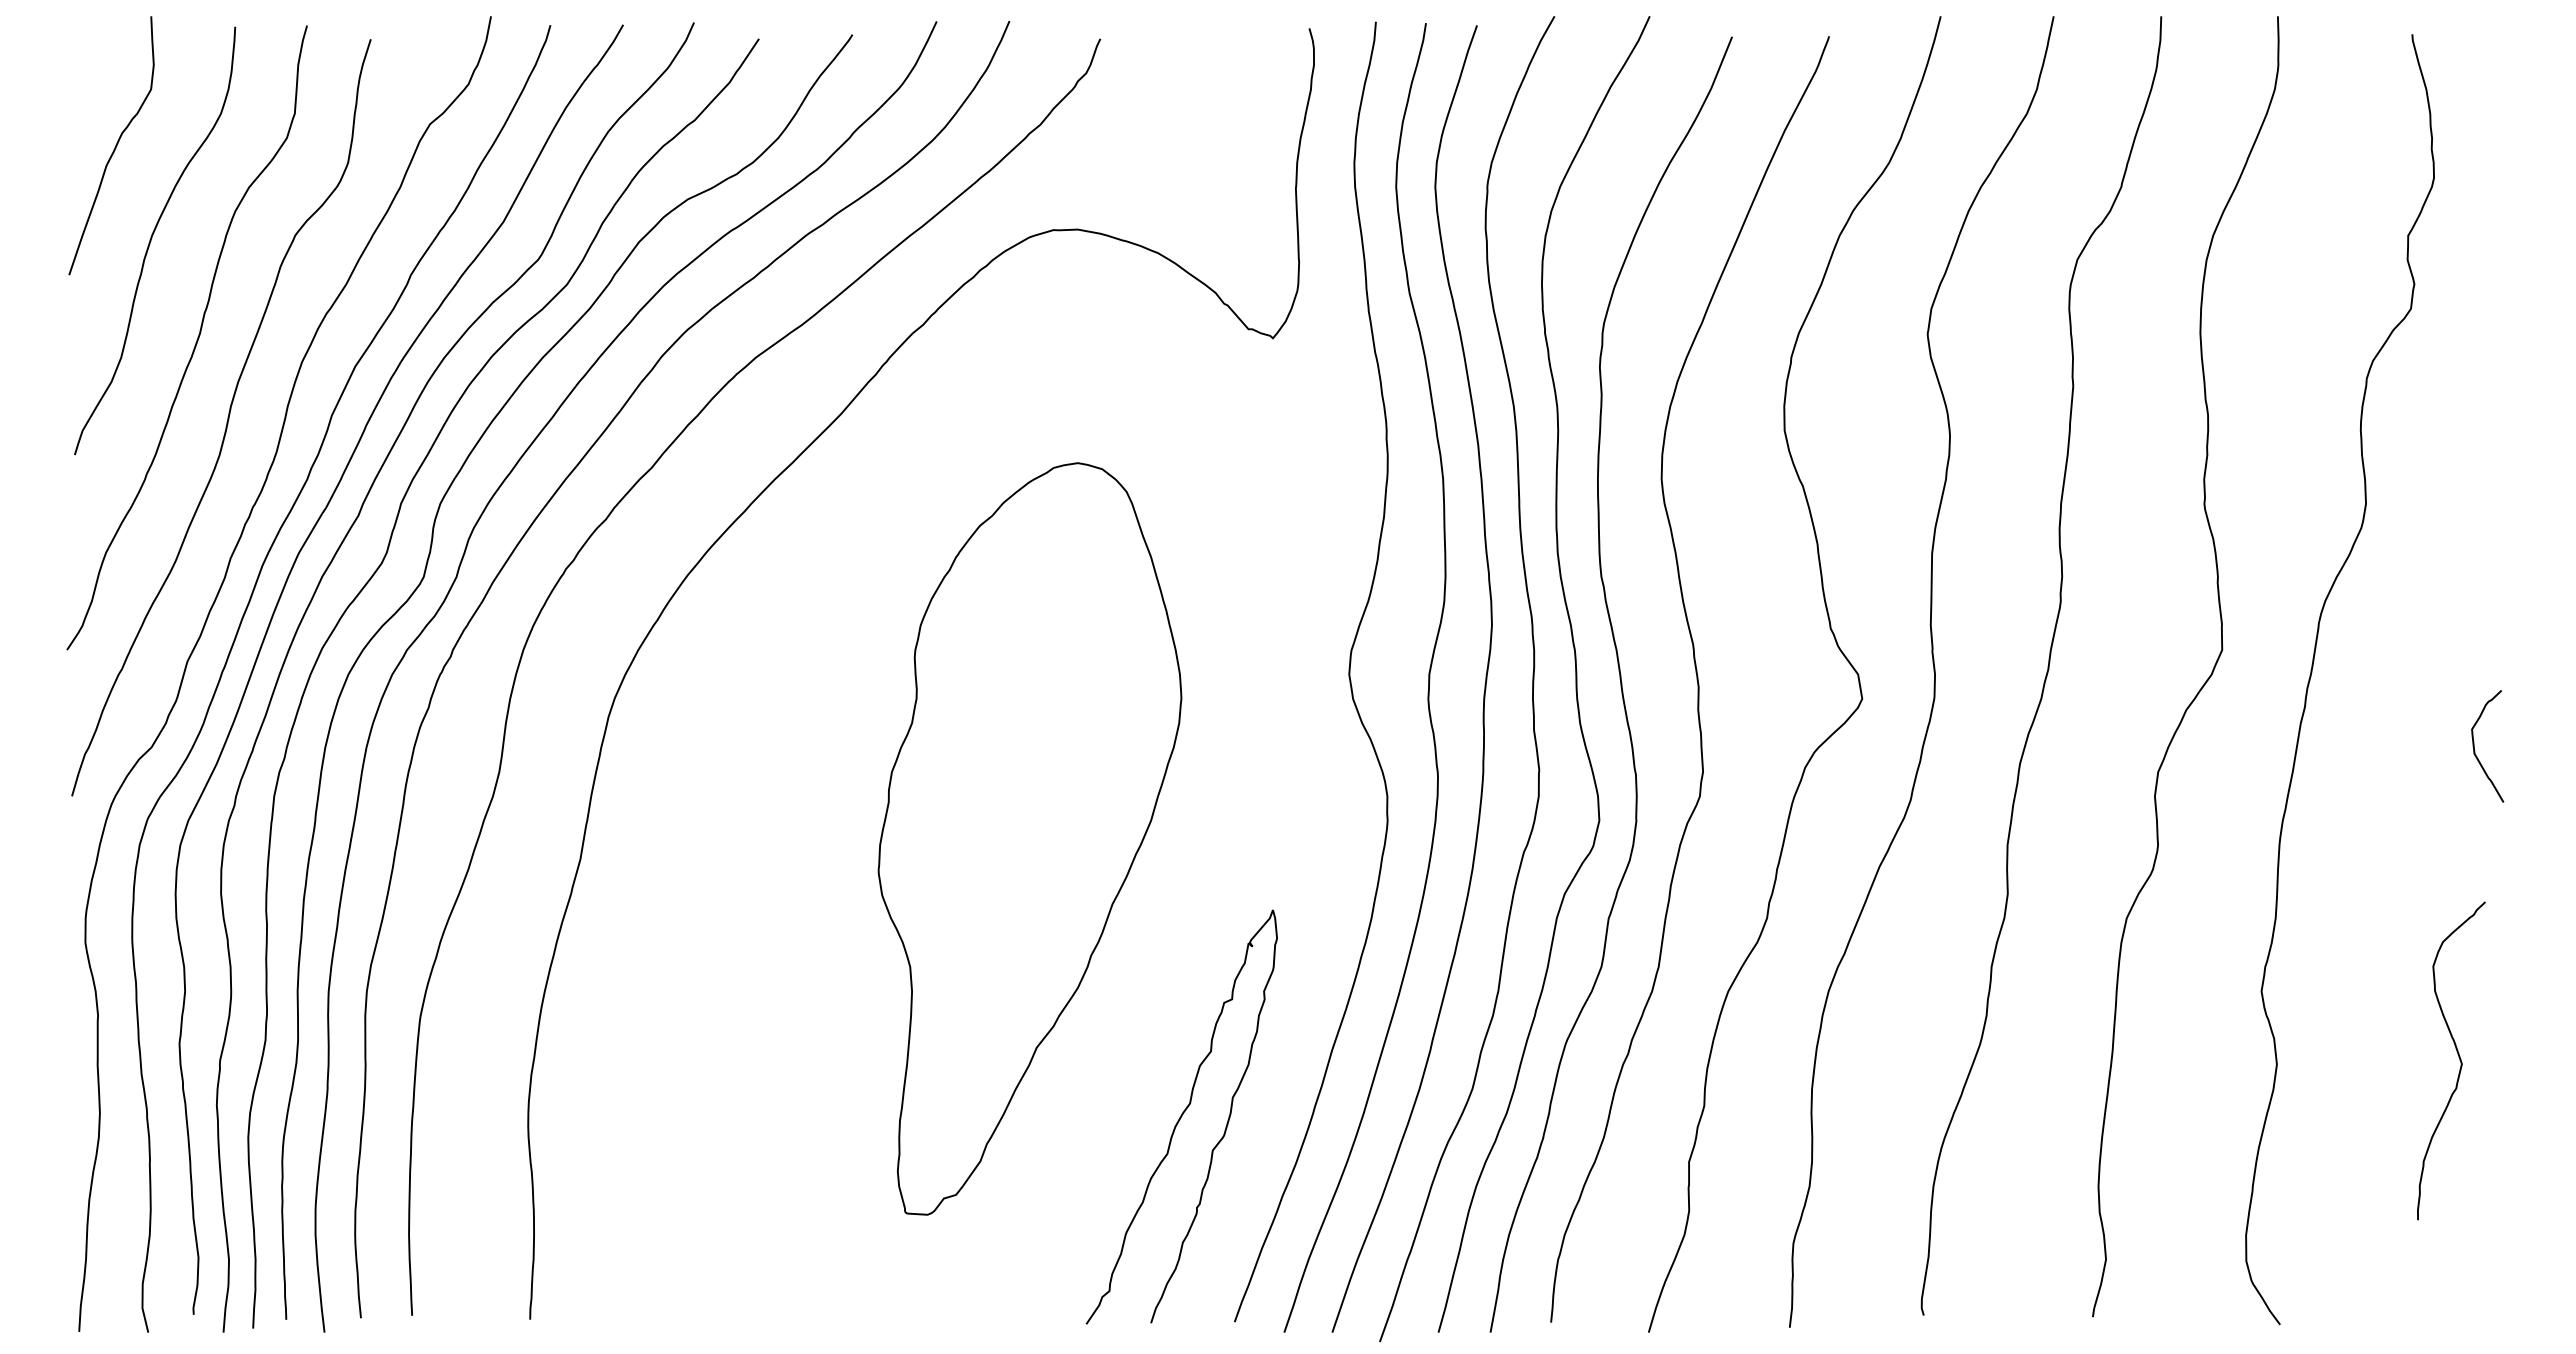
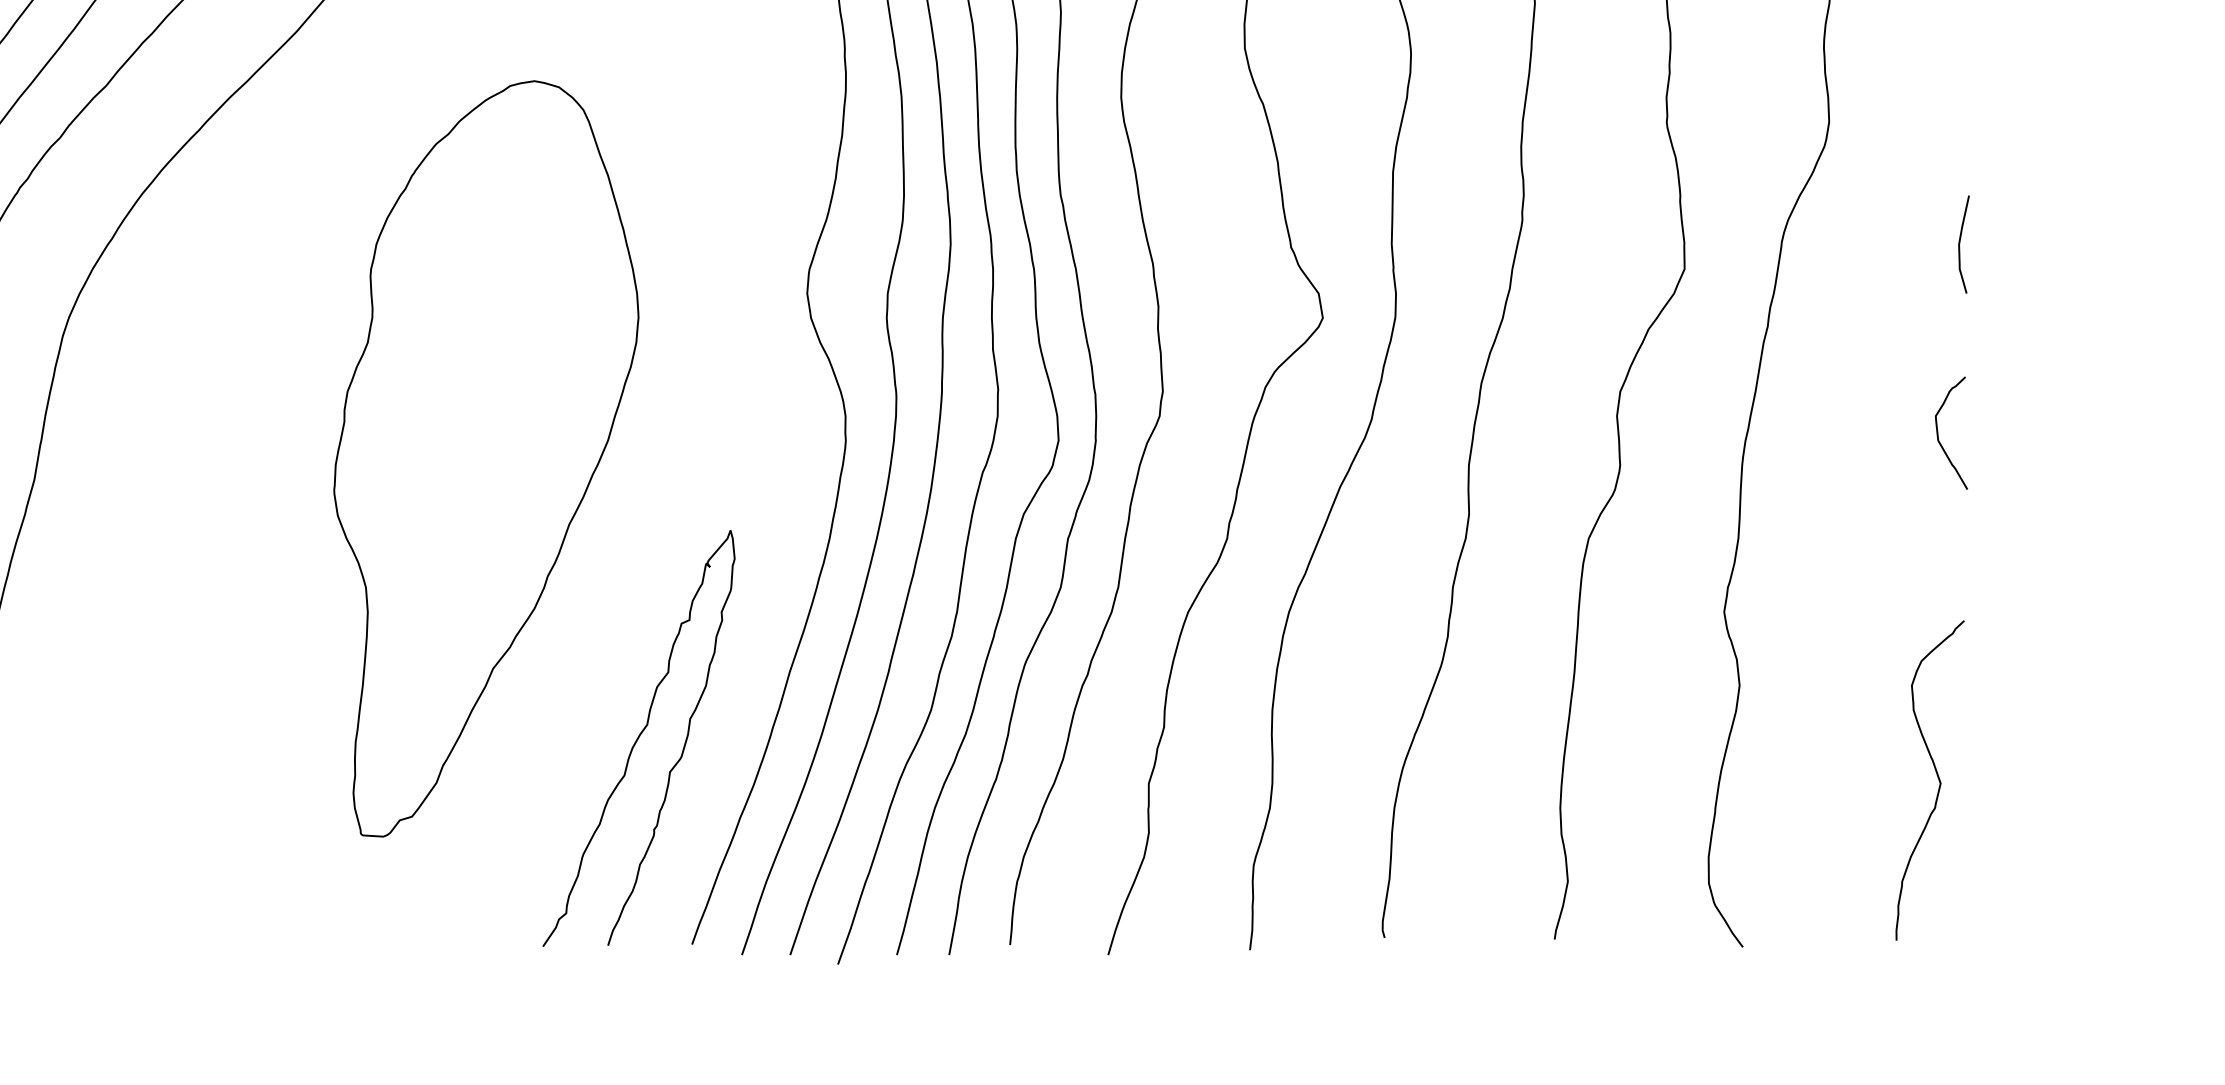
curve: (2496, 625) -> (1960, 244), added
curve: (2475, 750) -> (1939, 437), moved
curve: (2458, 1057) -> (1937, 777), moved

